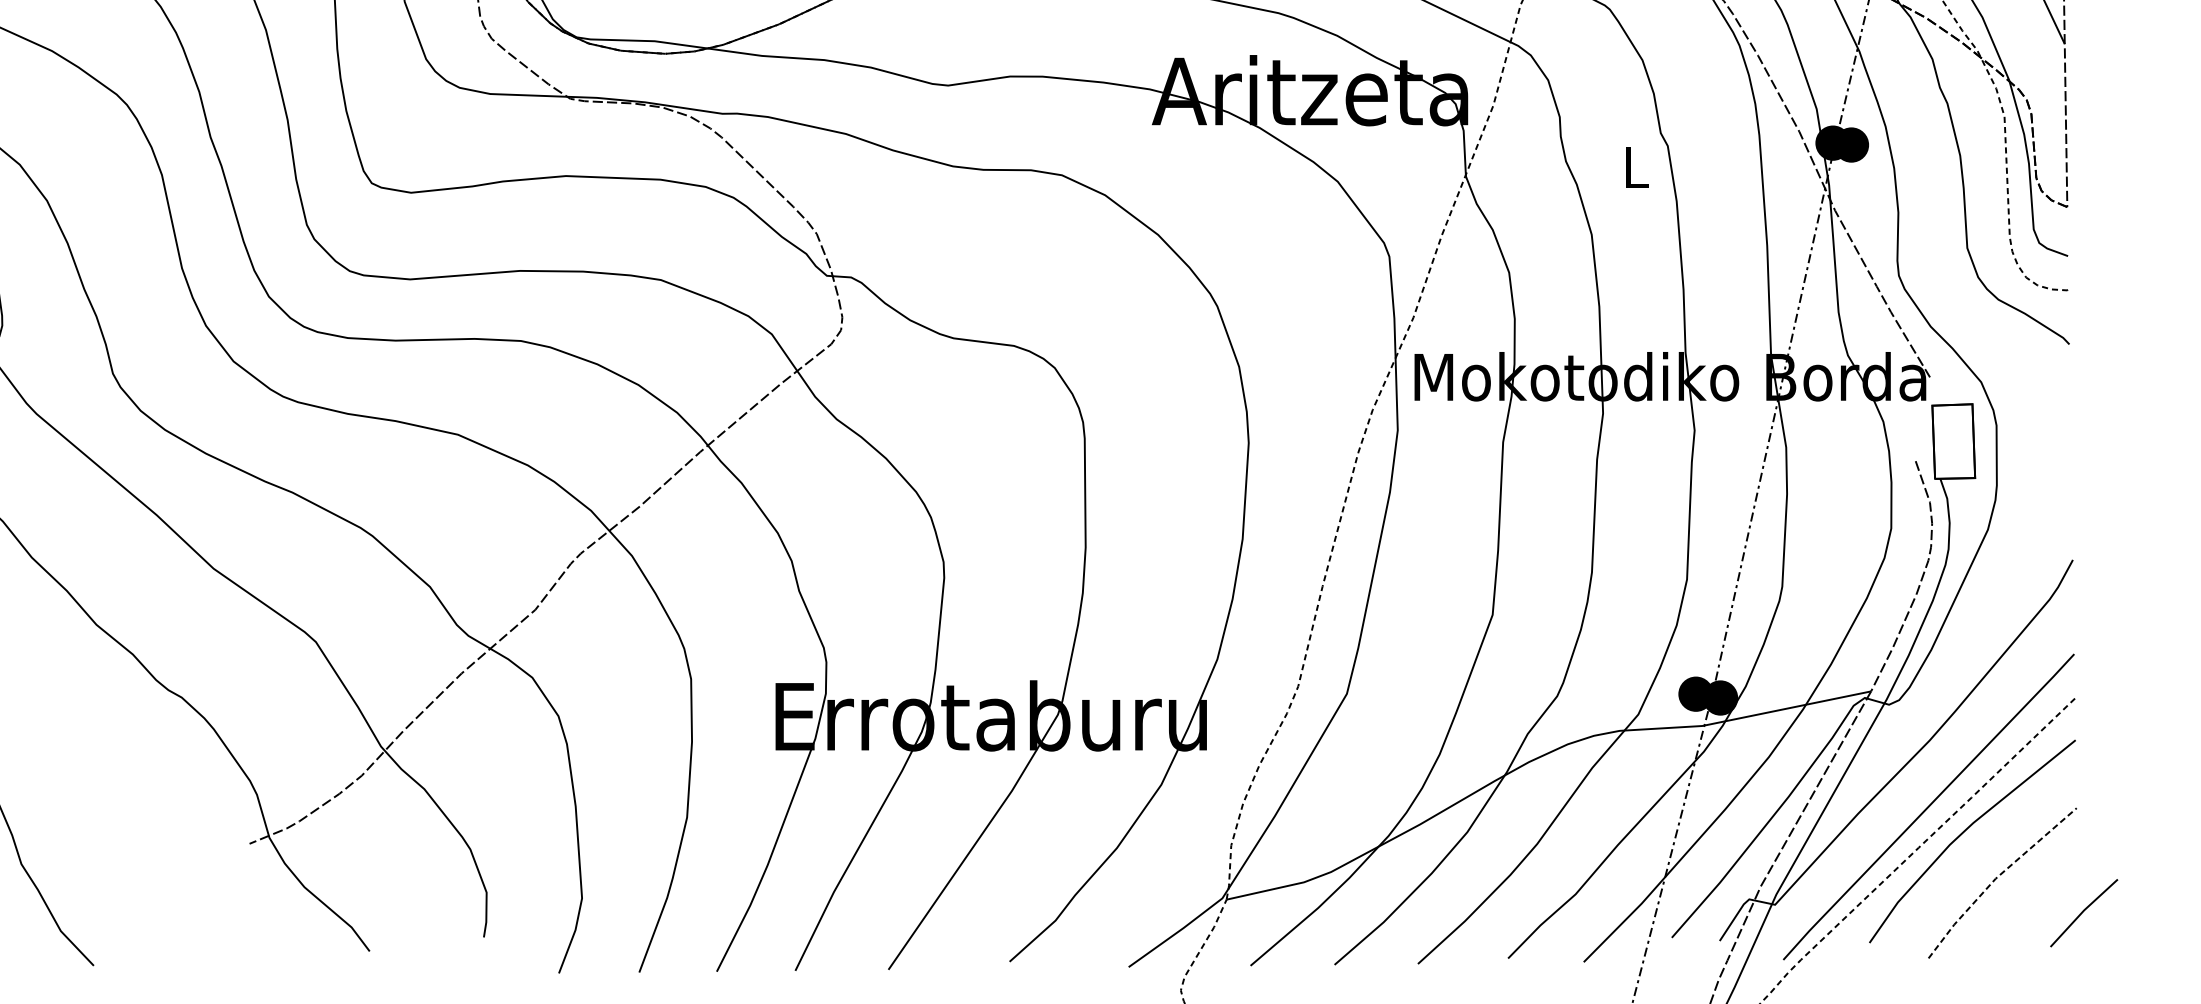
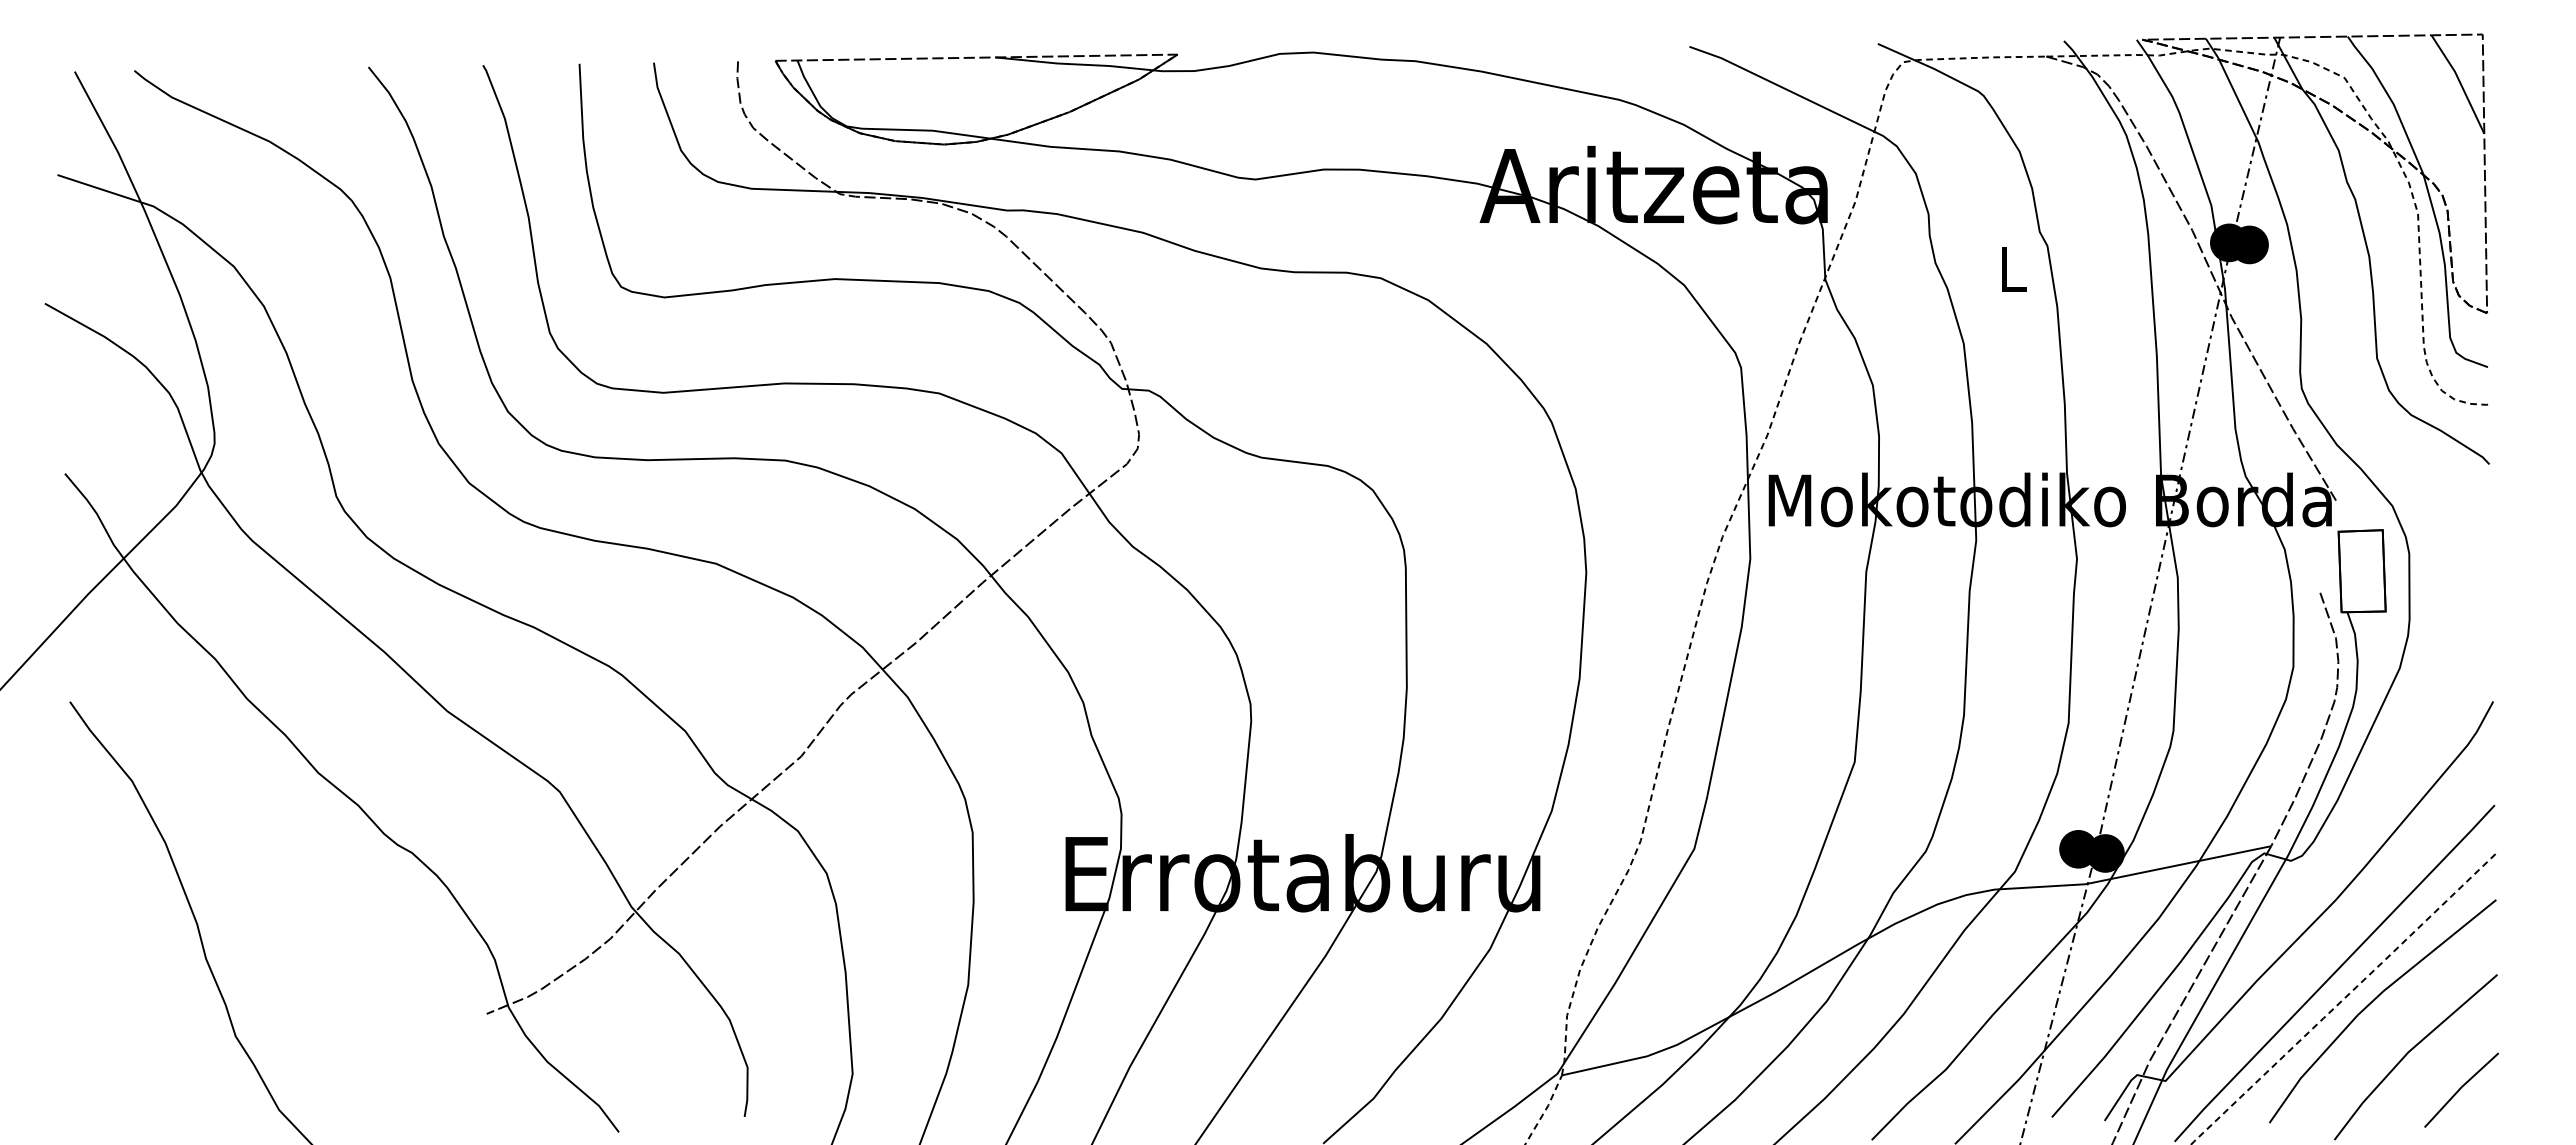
line: (1996, 877) -> (2409, 1051), dashed -> solid
line: (2084, 911) -> (2461, 1088), moved

